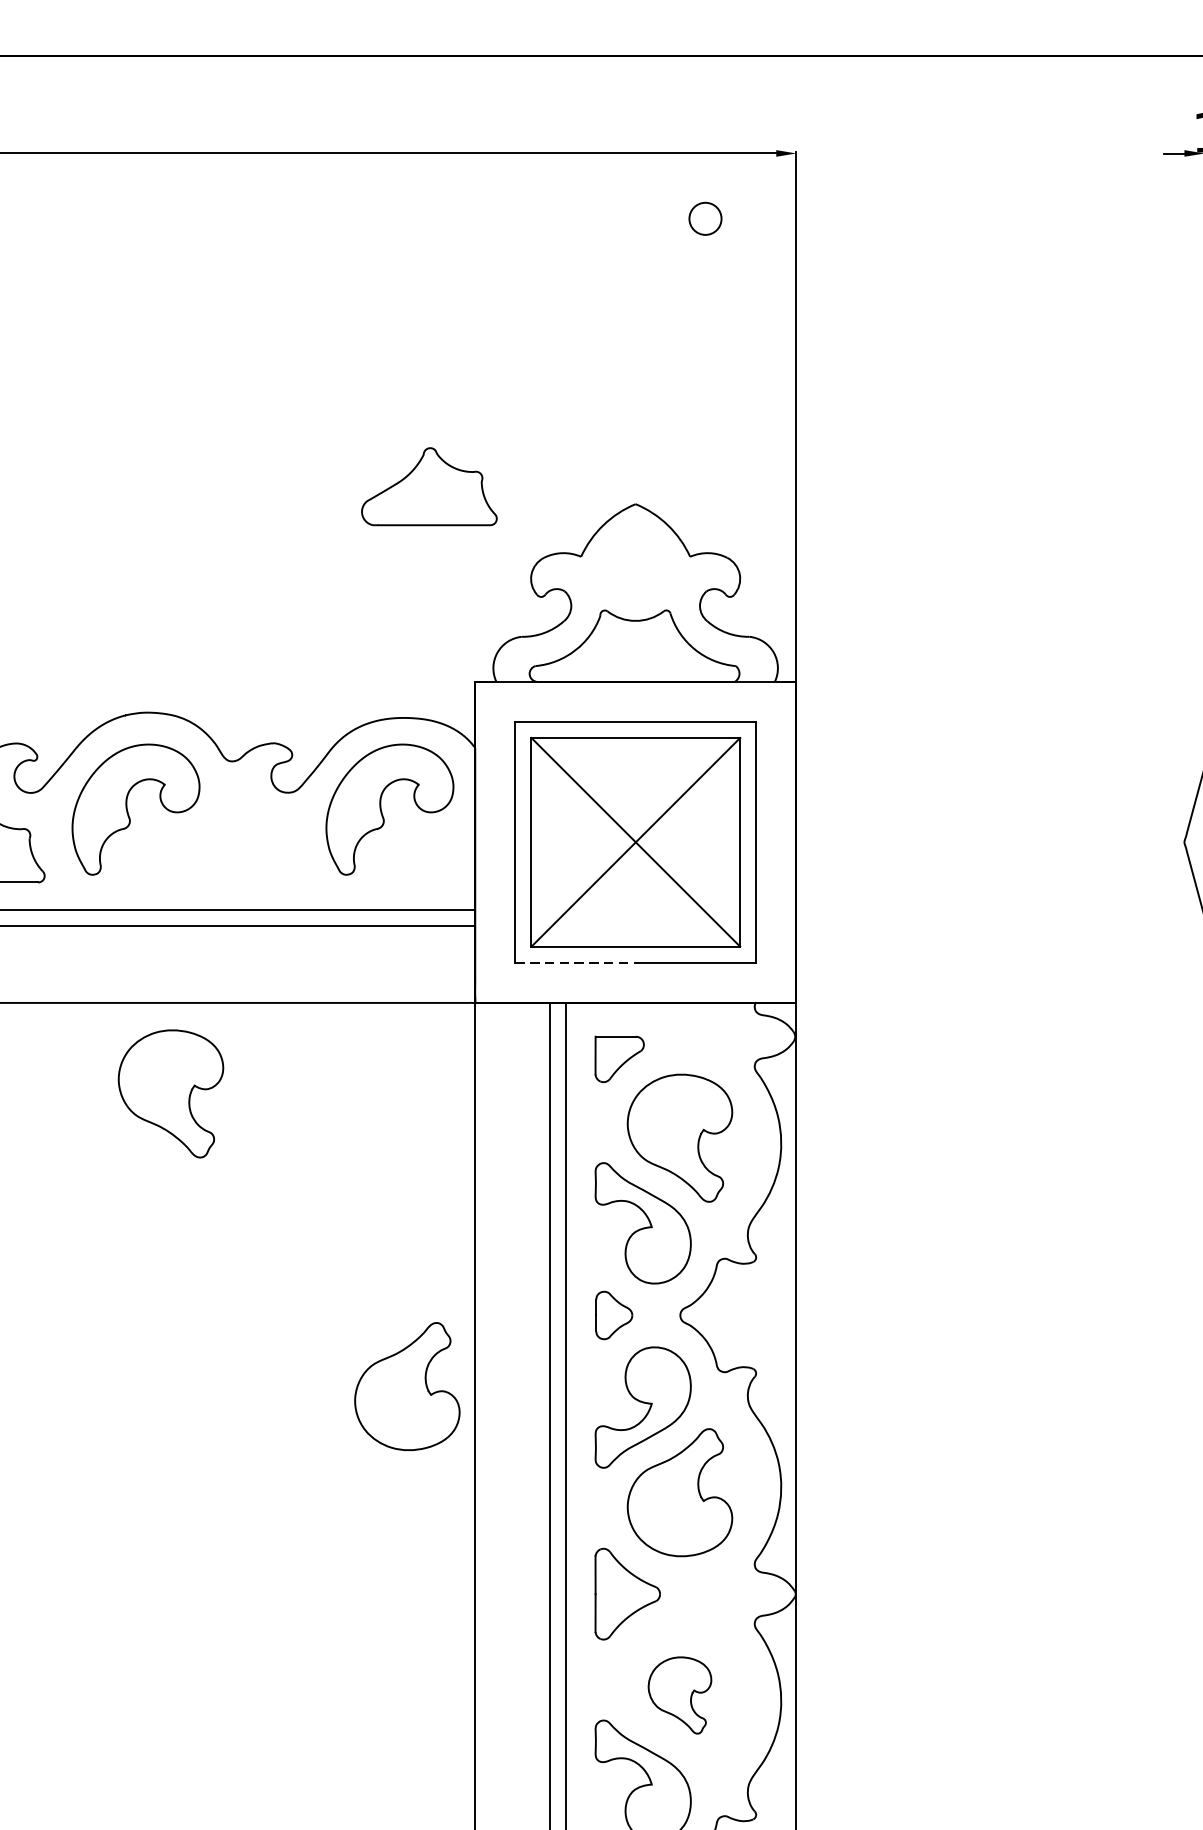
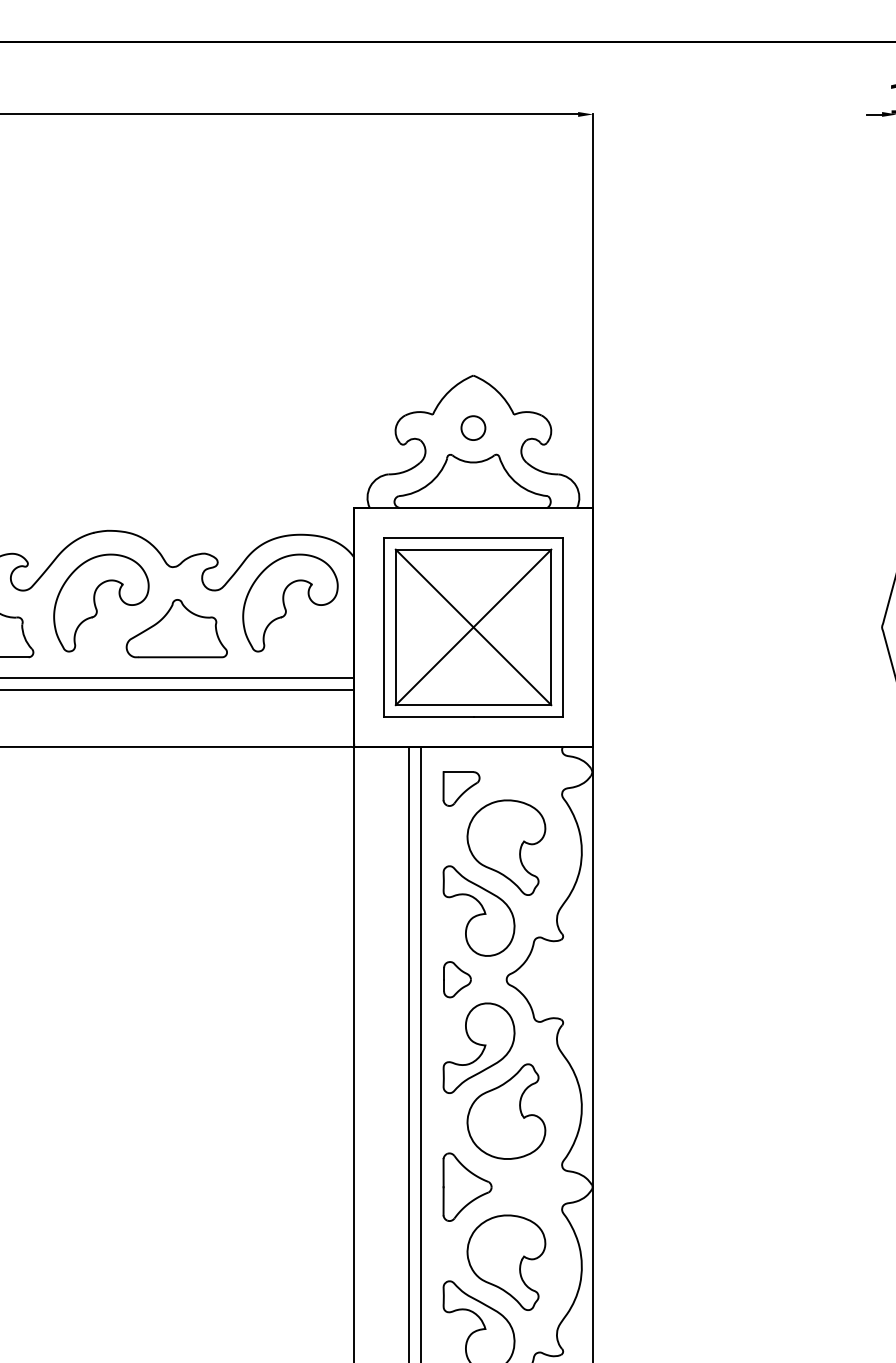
circle: (705, 217) -> (473, 427), moved
part: (428, 486) -> (176, 628), moved
line: (576, 963) -> (429, 717), dashed -> solid
part: (171, 1093) -> (127, 814), removed
part: (407, 1386) -> (303, 1032), removed
part: (680, 1695) -> (506, 1262), size x1.67

